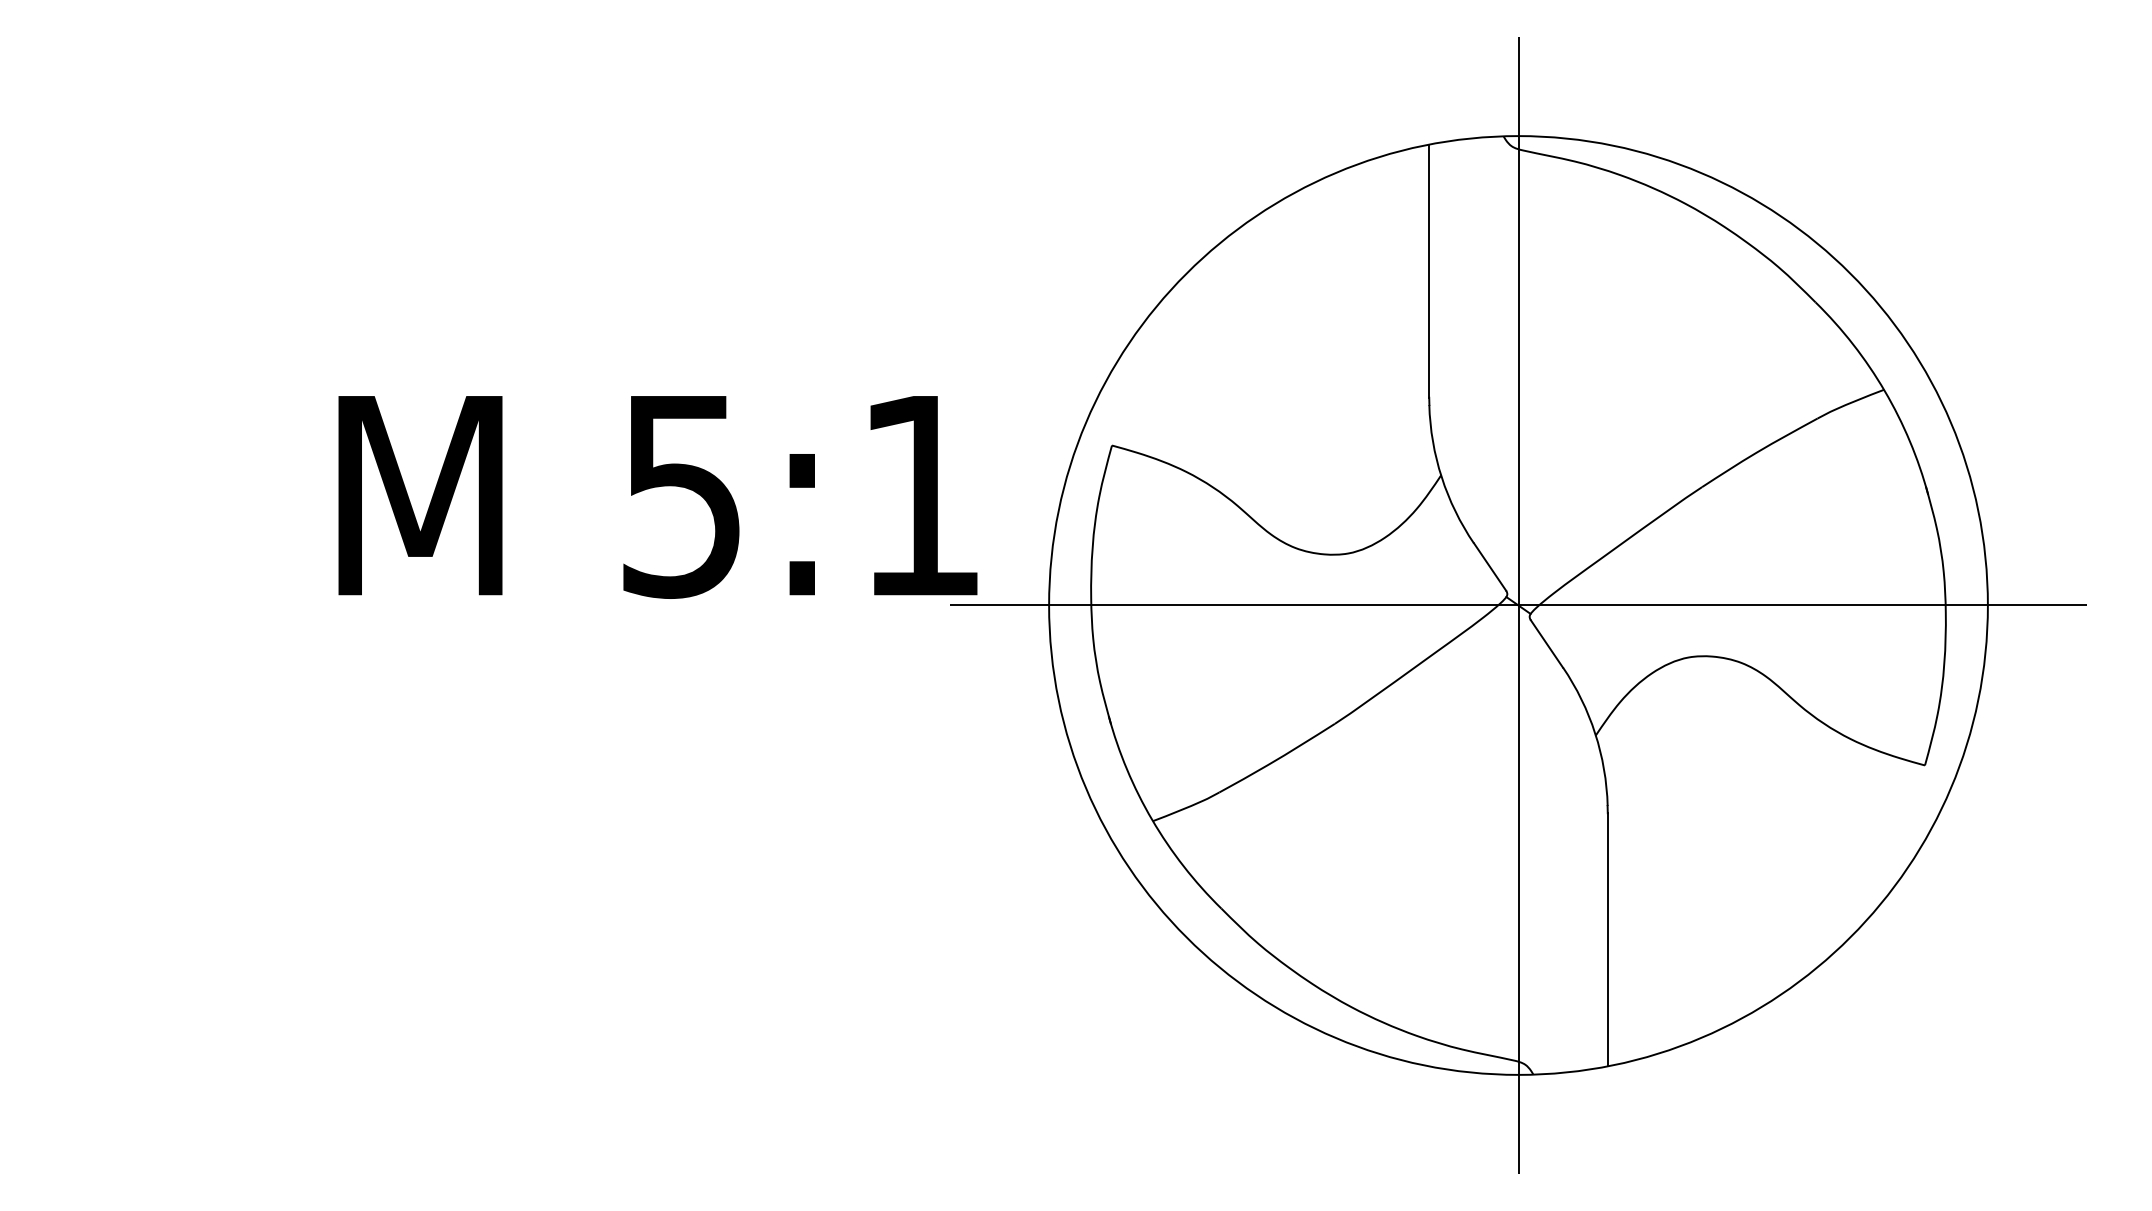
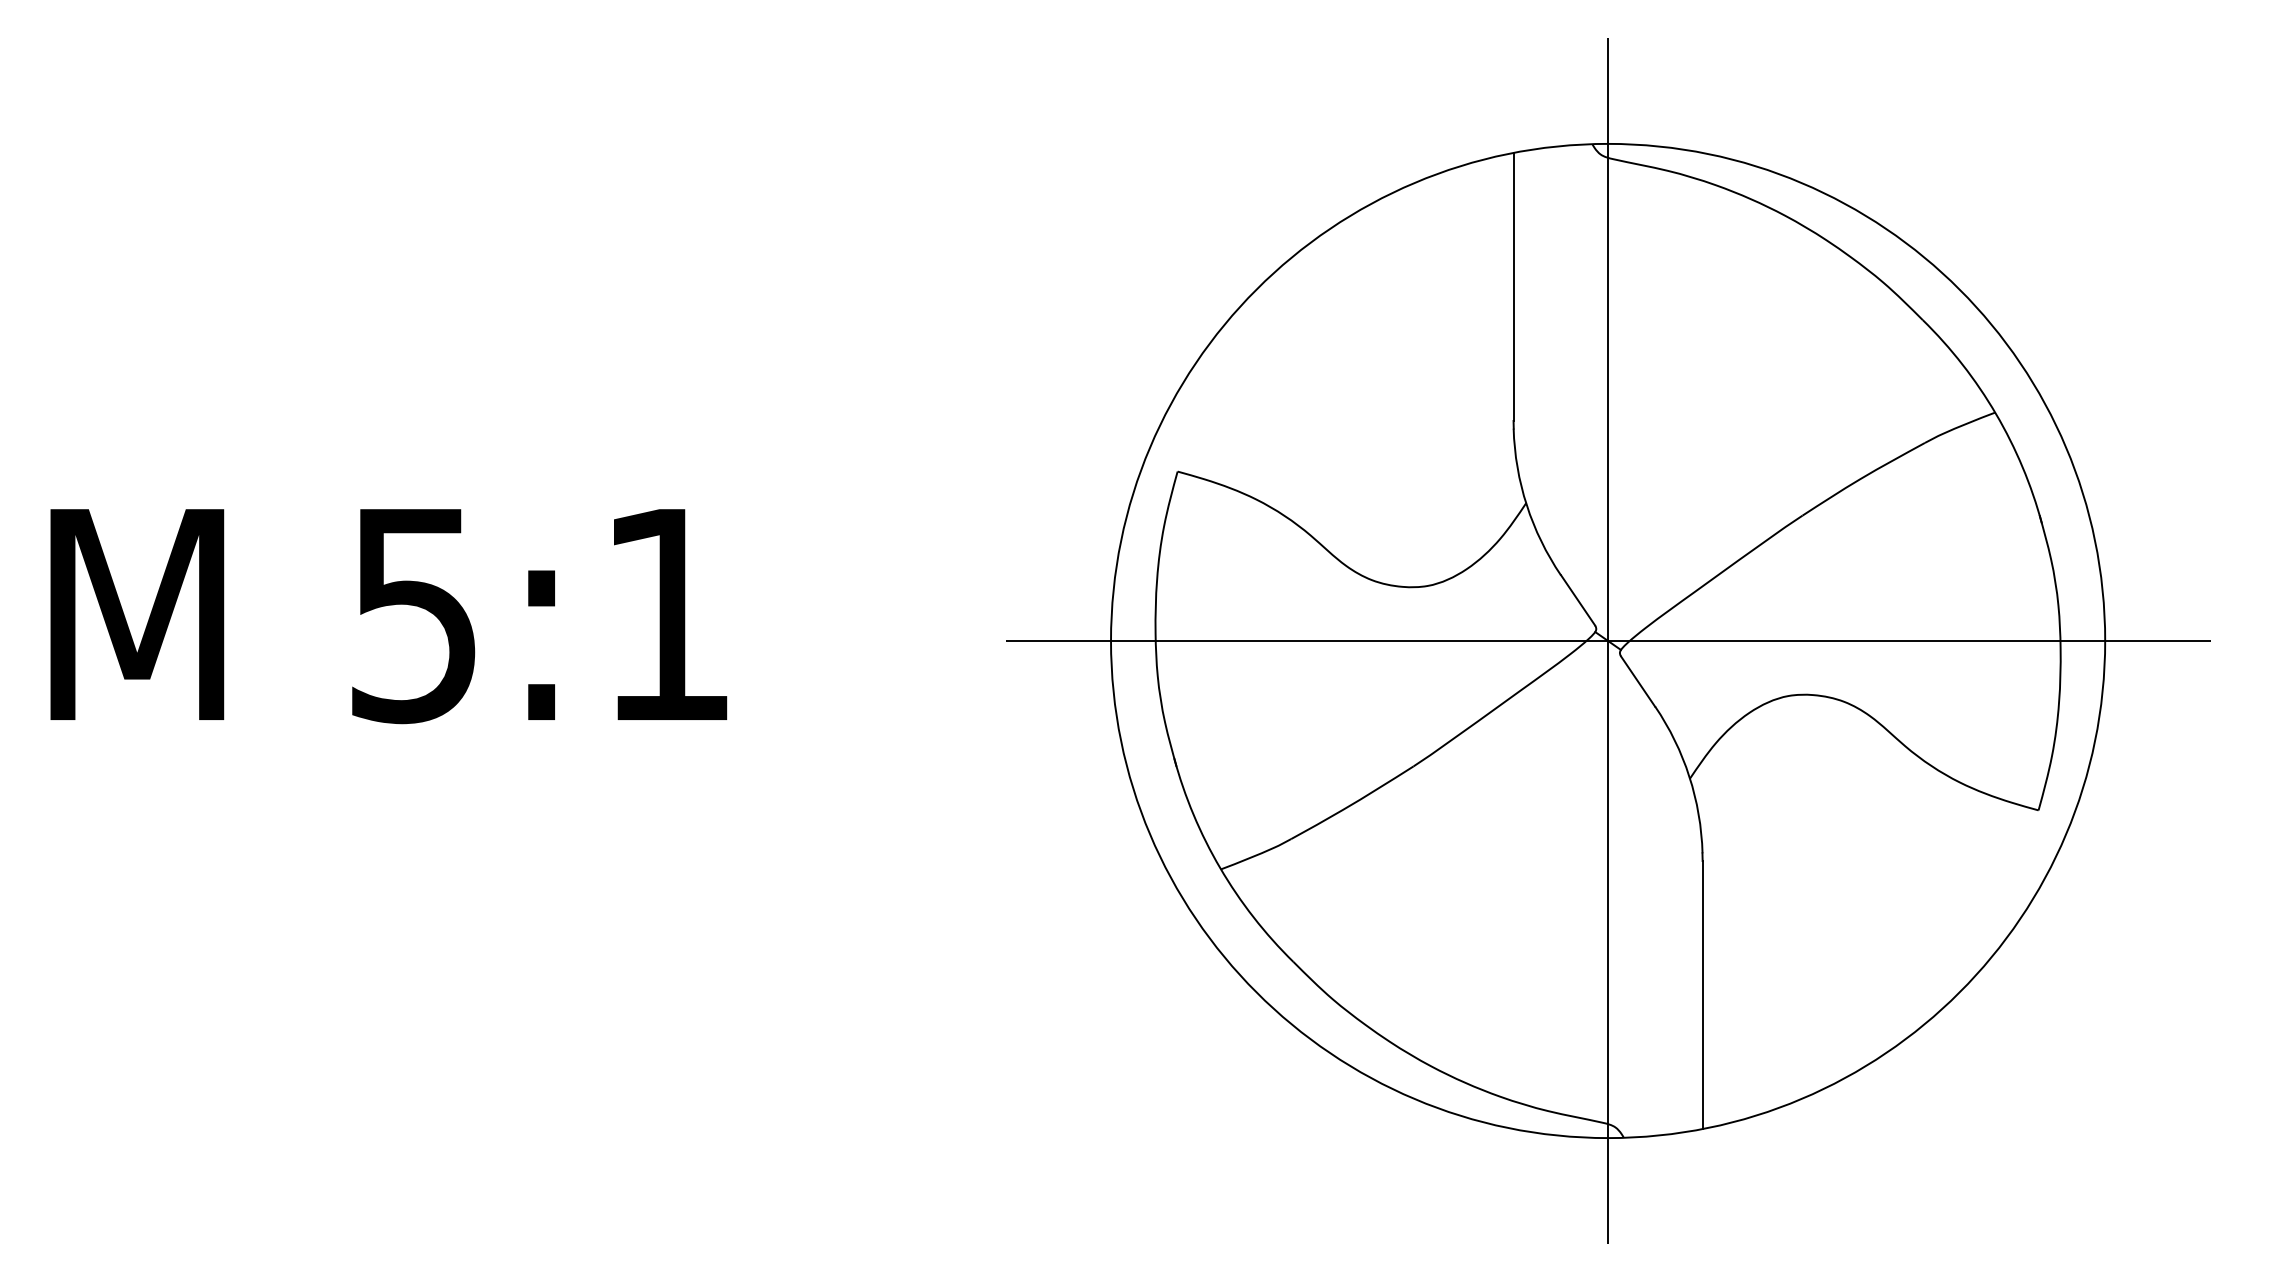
text: (657, 497) -> (388, 616), moved

